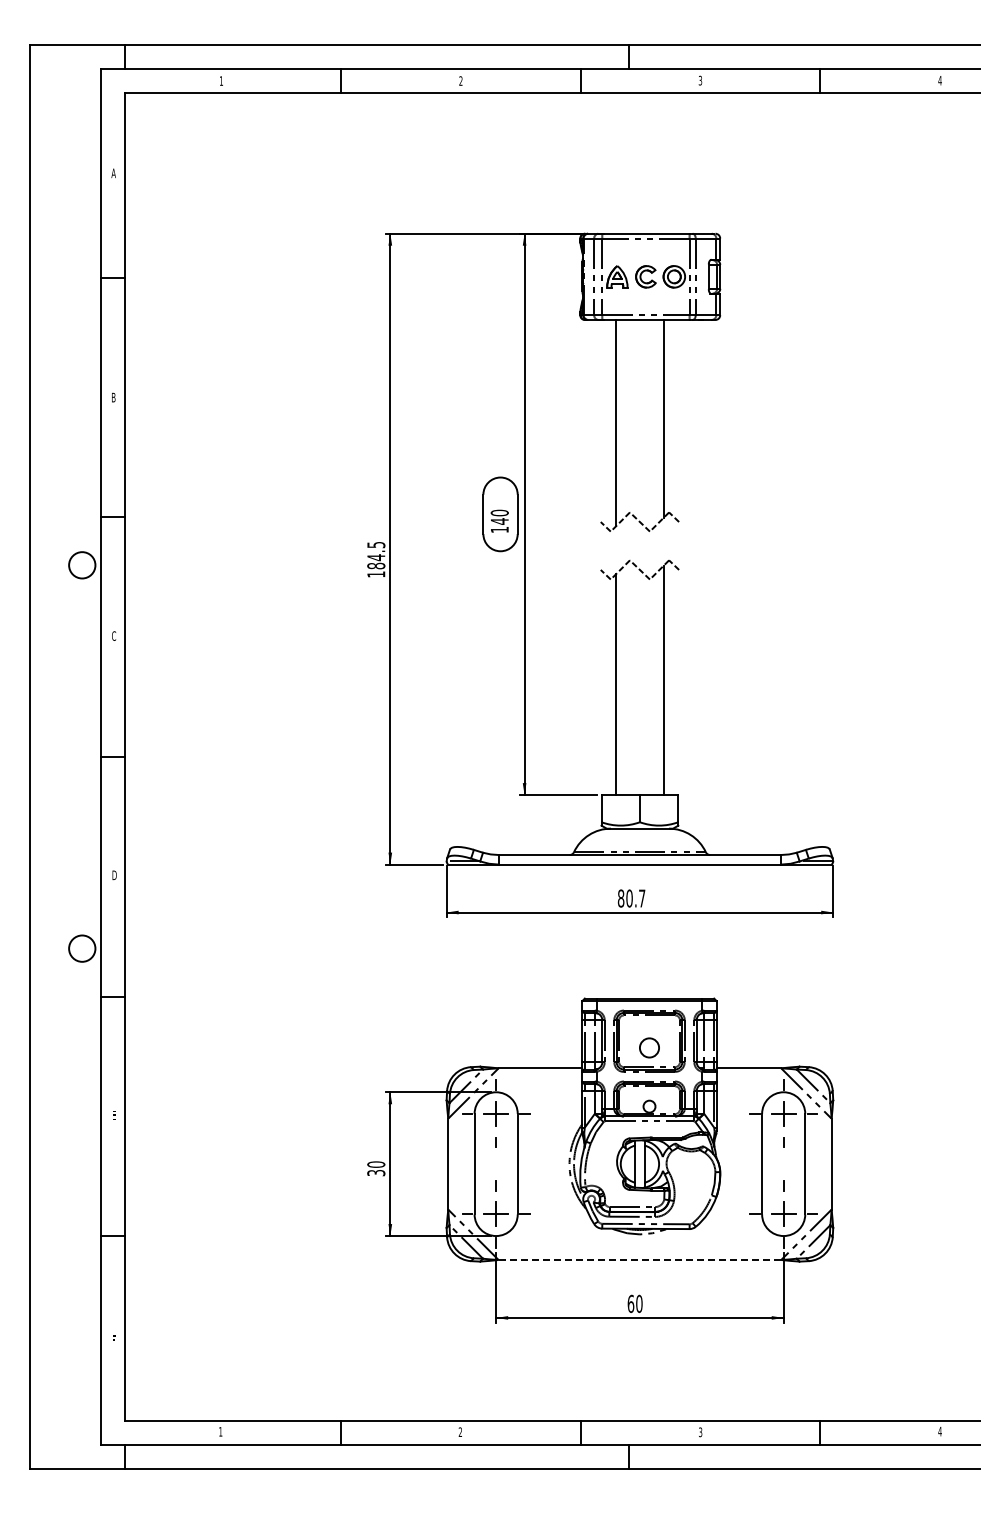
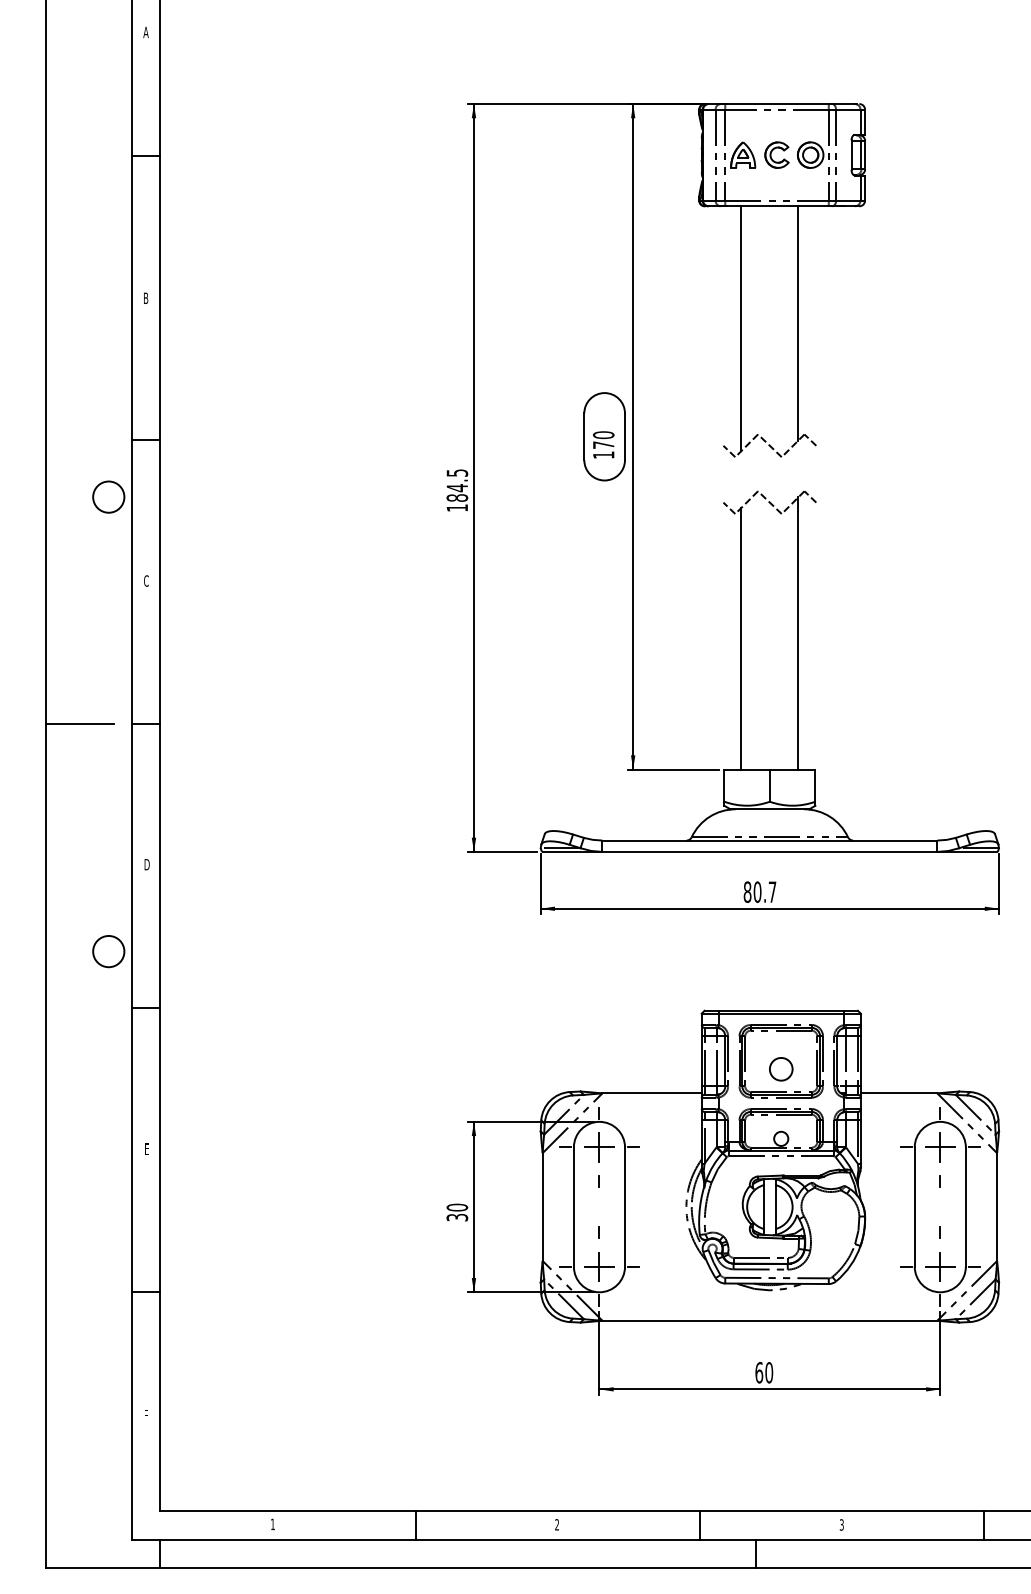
text: (499, 521) -> (603, 445), 140 -> 170
line: (58, 757) -> (80, 724), added
line: (639, 1259) -> (769, 1320), dashed -> solid

